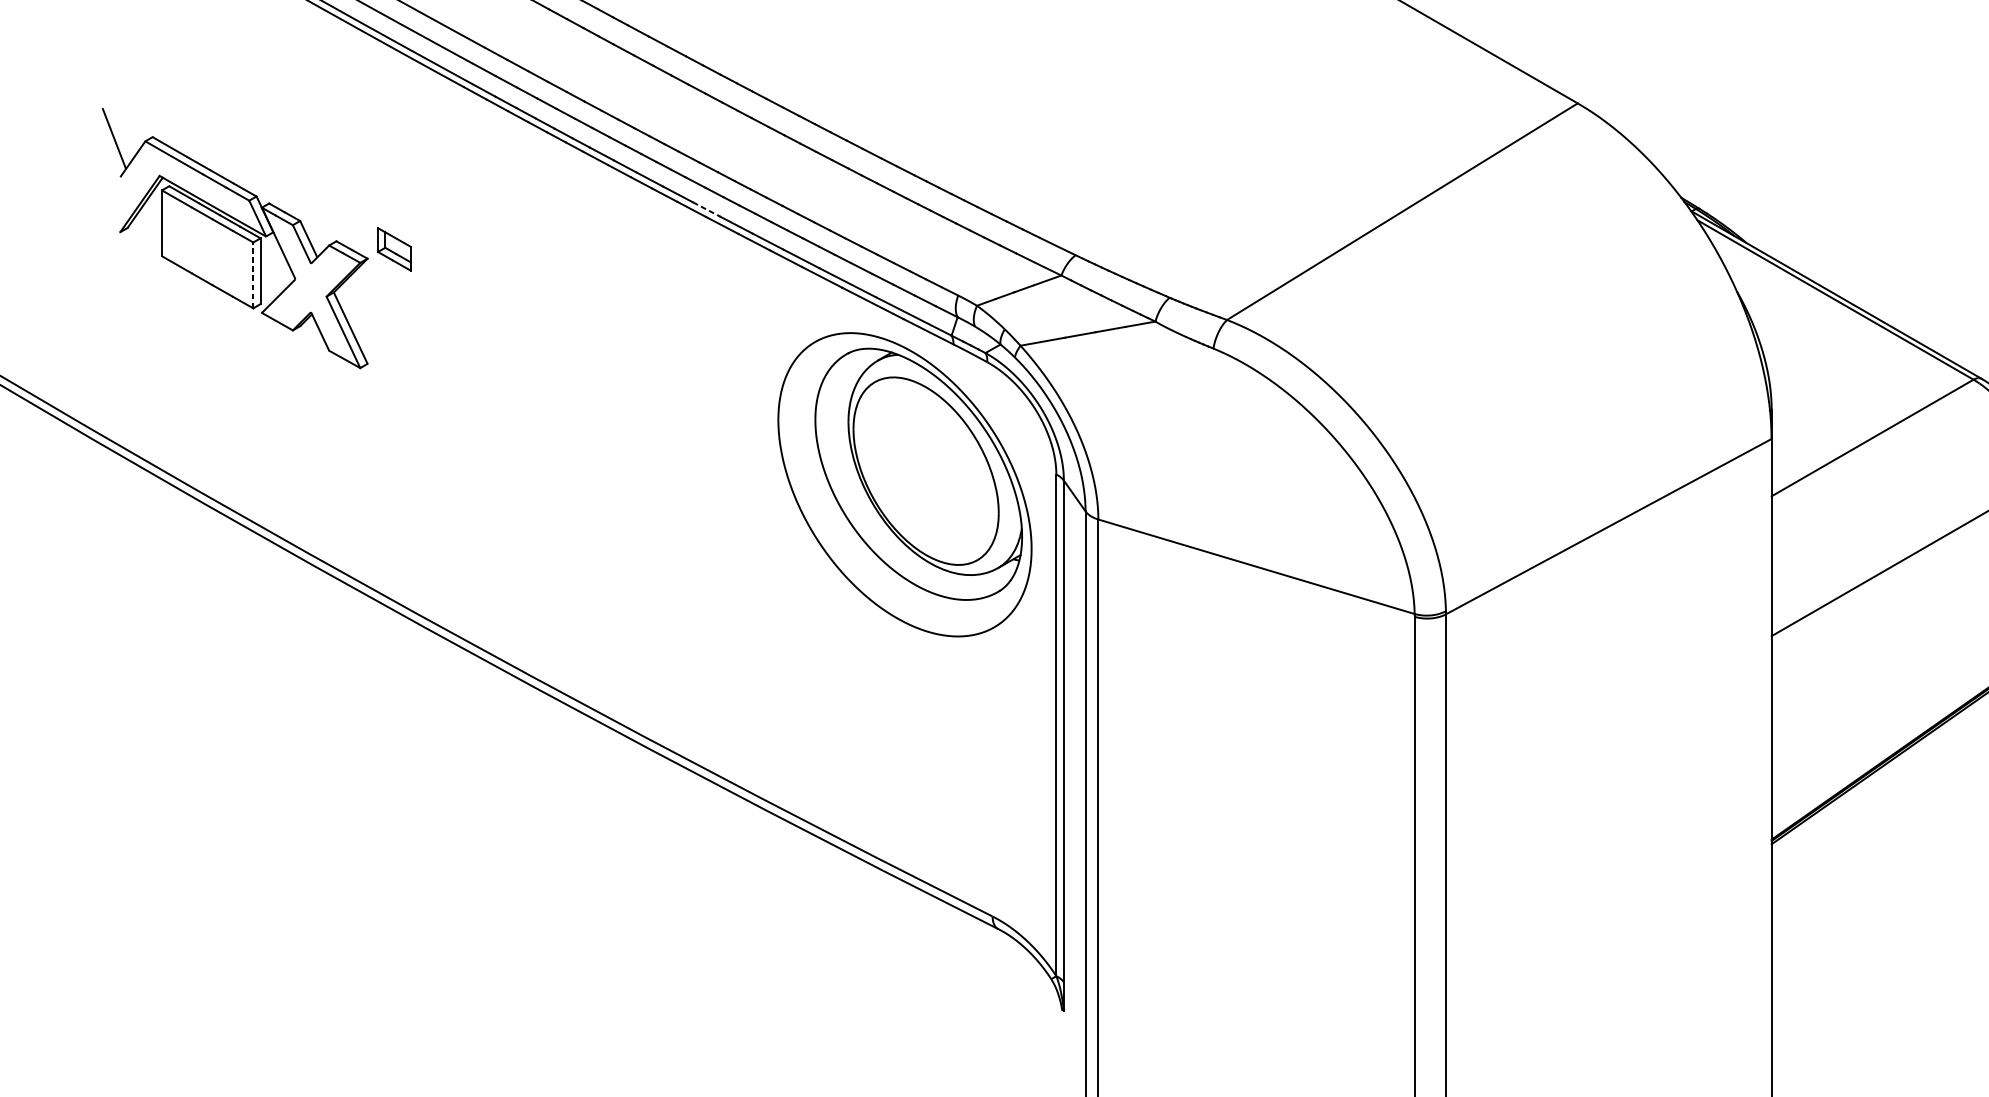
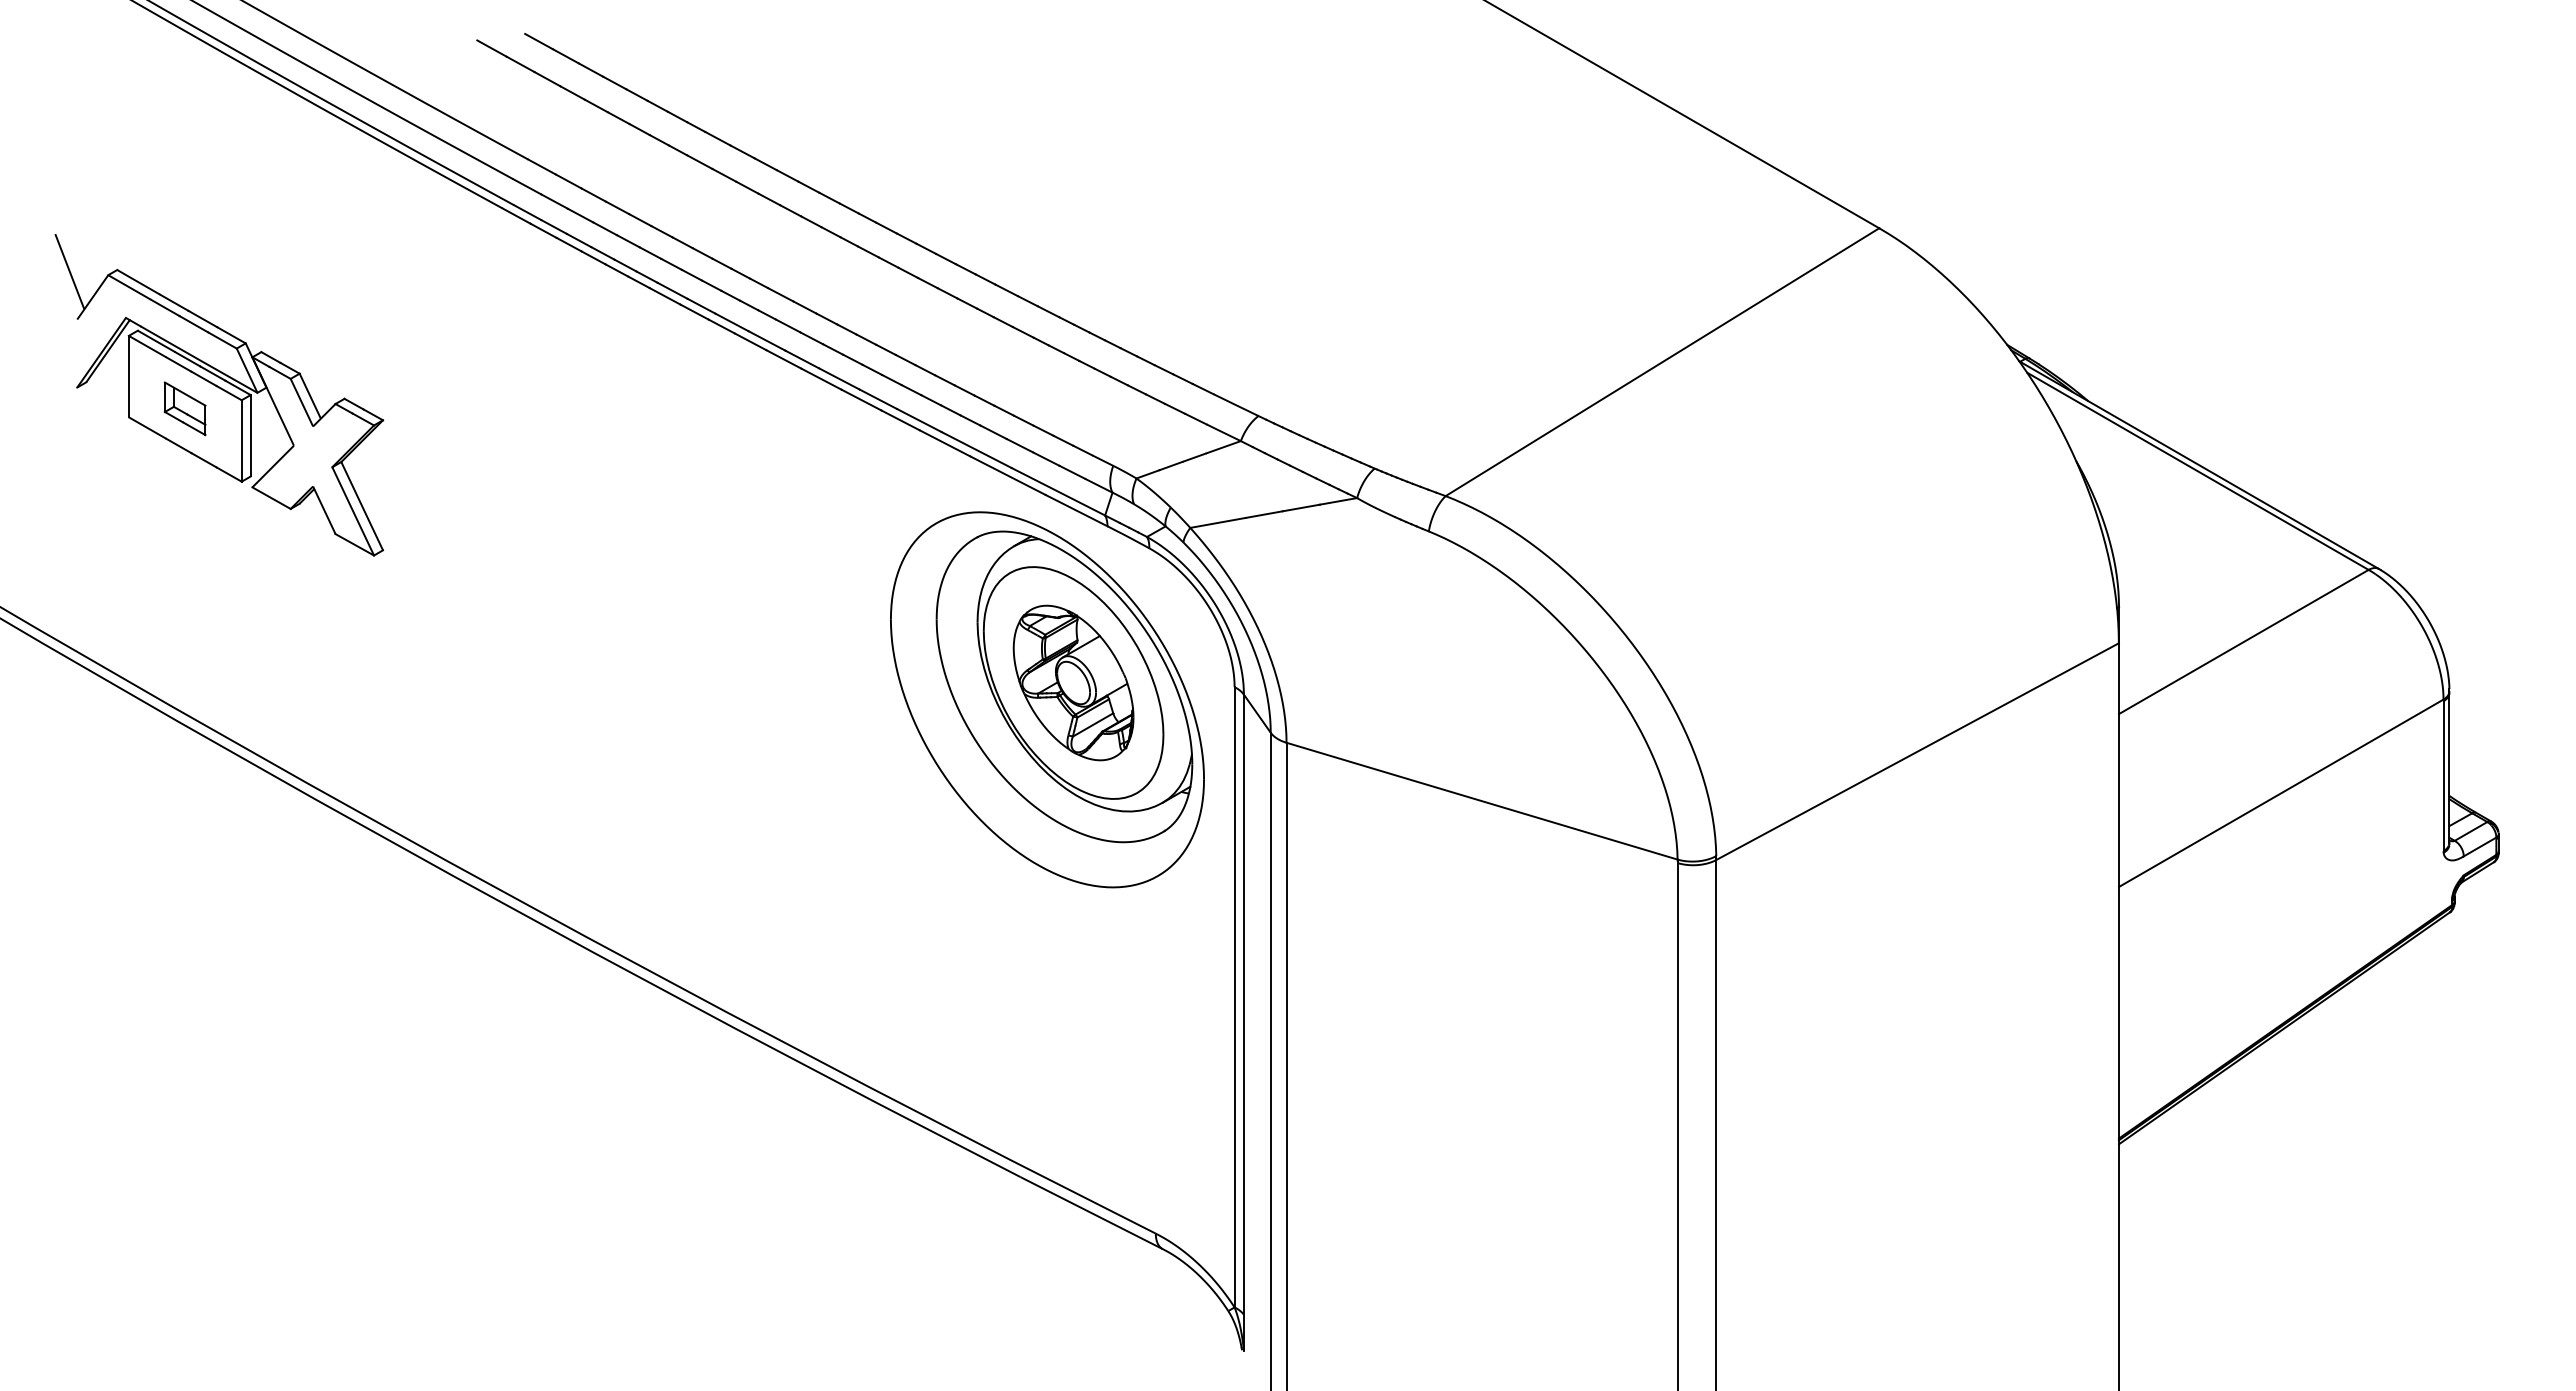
line: (706, 209) -> (802, 359), dashed -> solid
part: (393, 249) -> (184, 408), moved
line: (253, 275) -> (241, 440), dashed -> solid
part: (926, 470) -> (1073, 682), added

